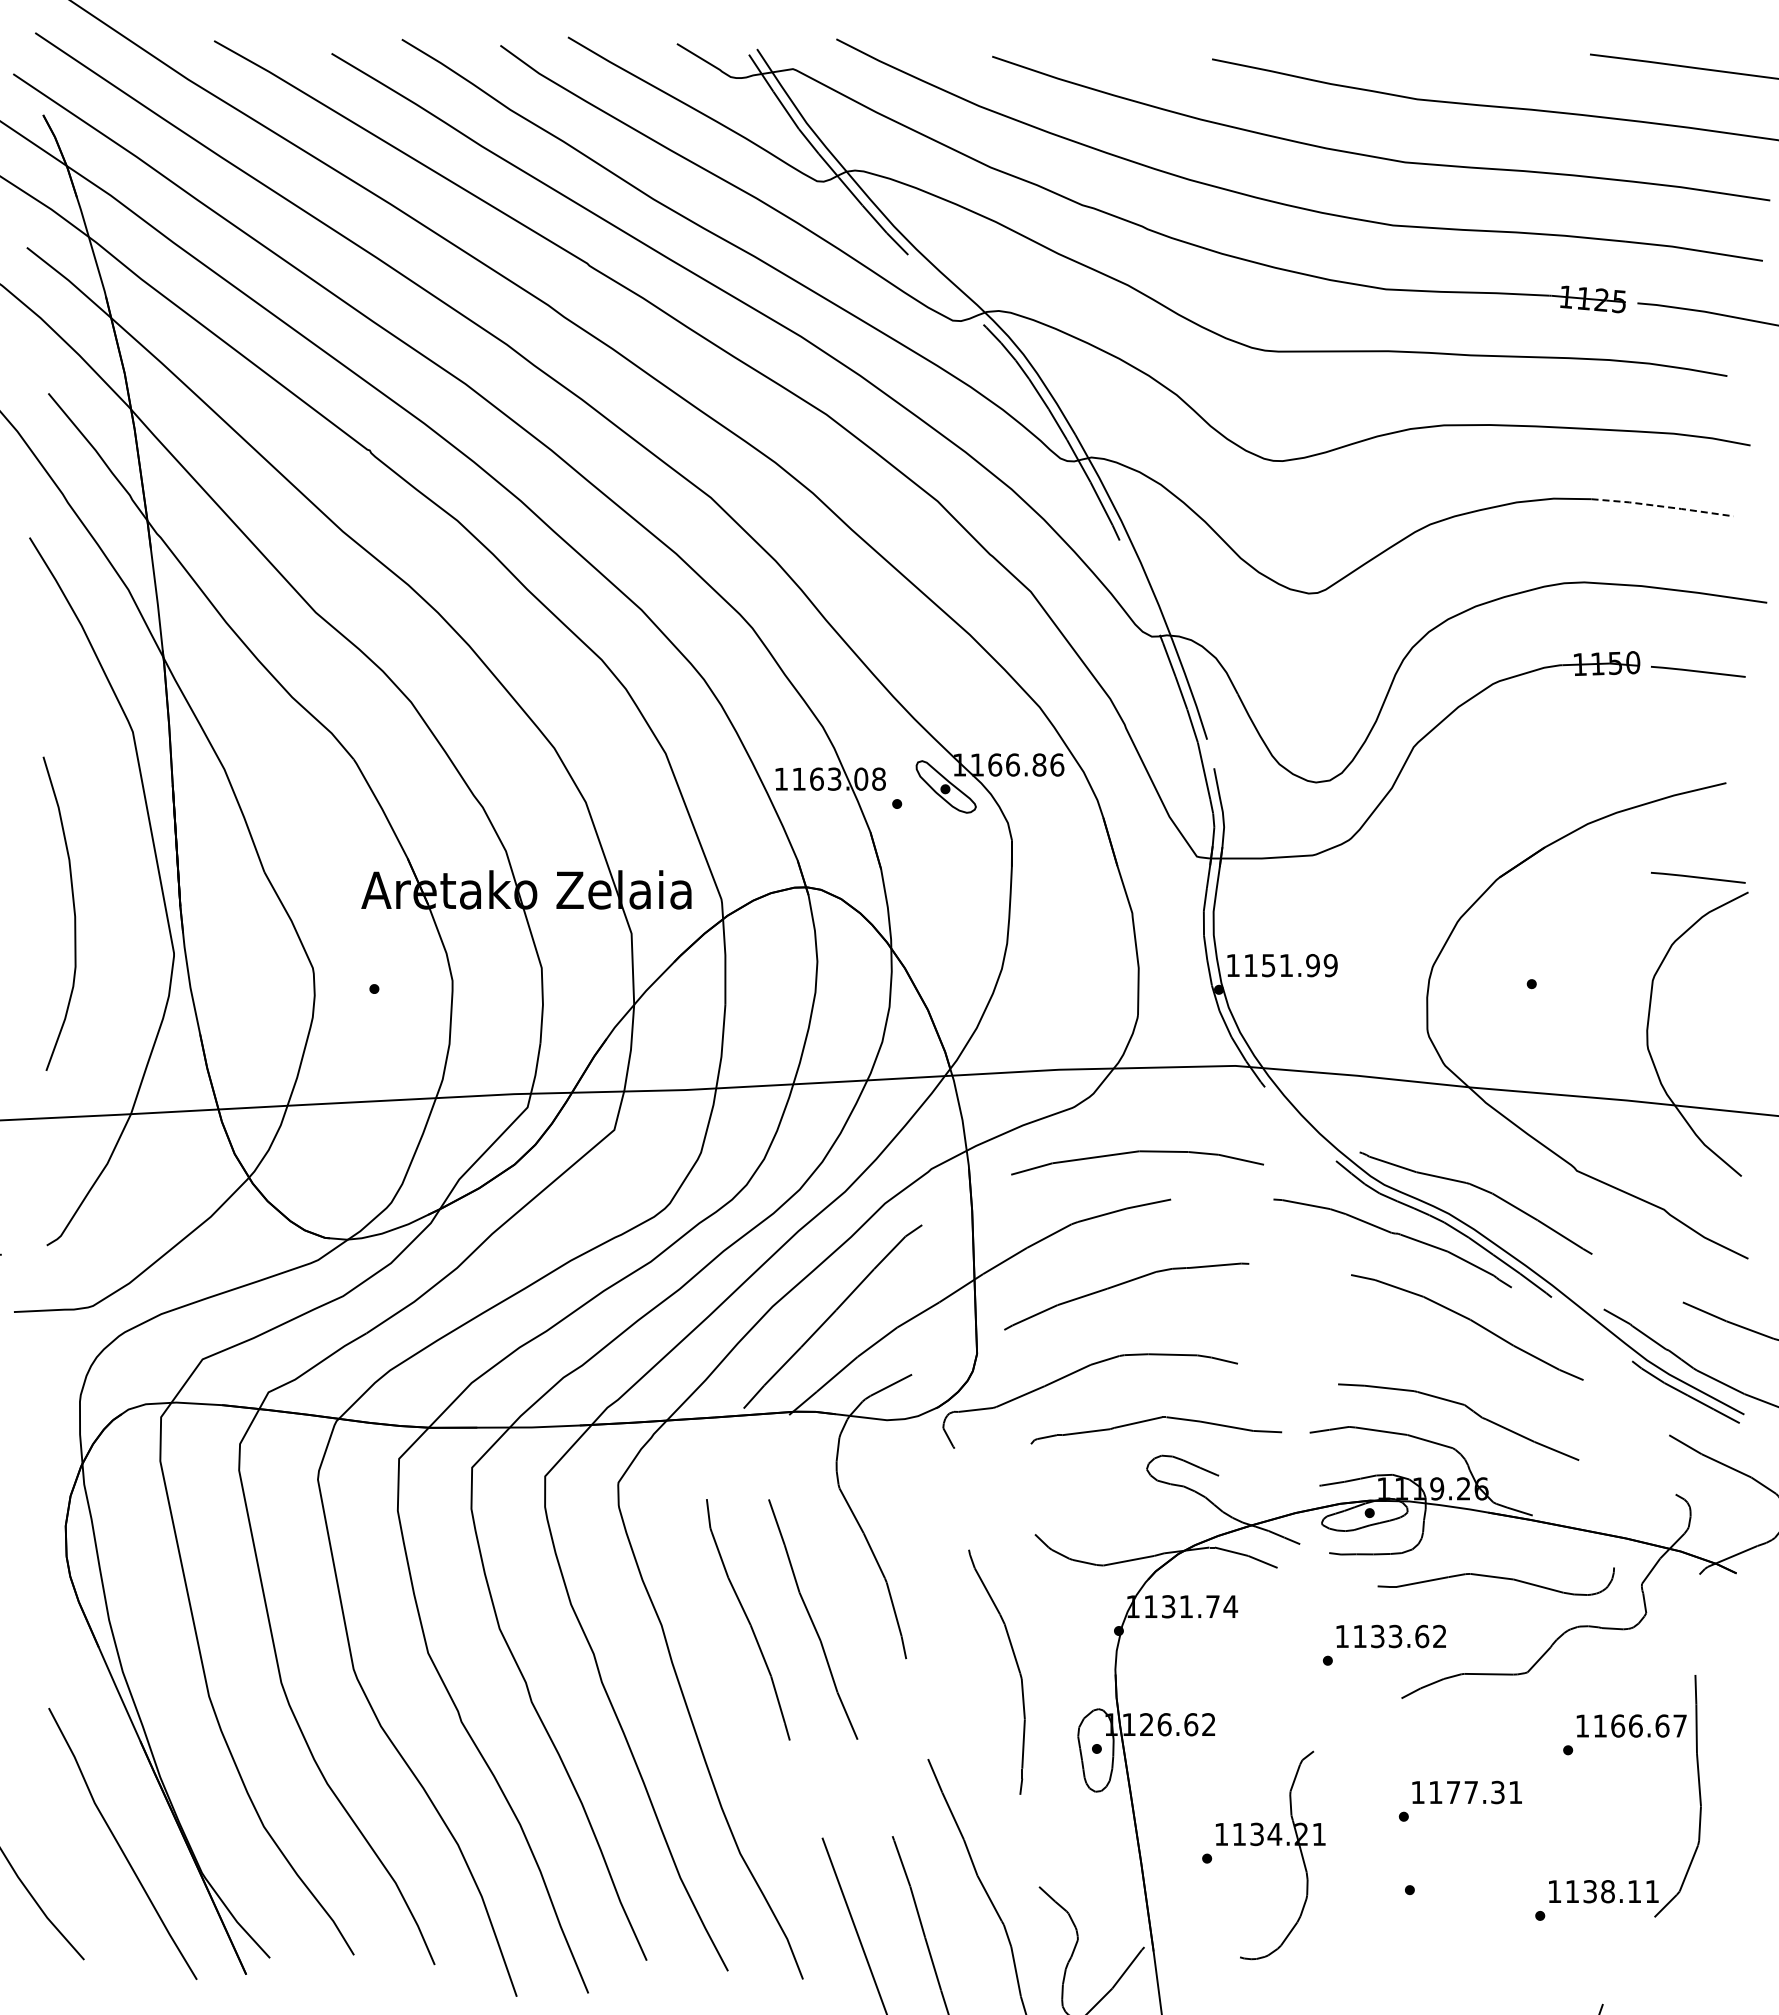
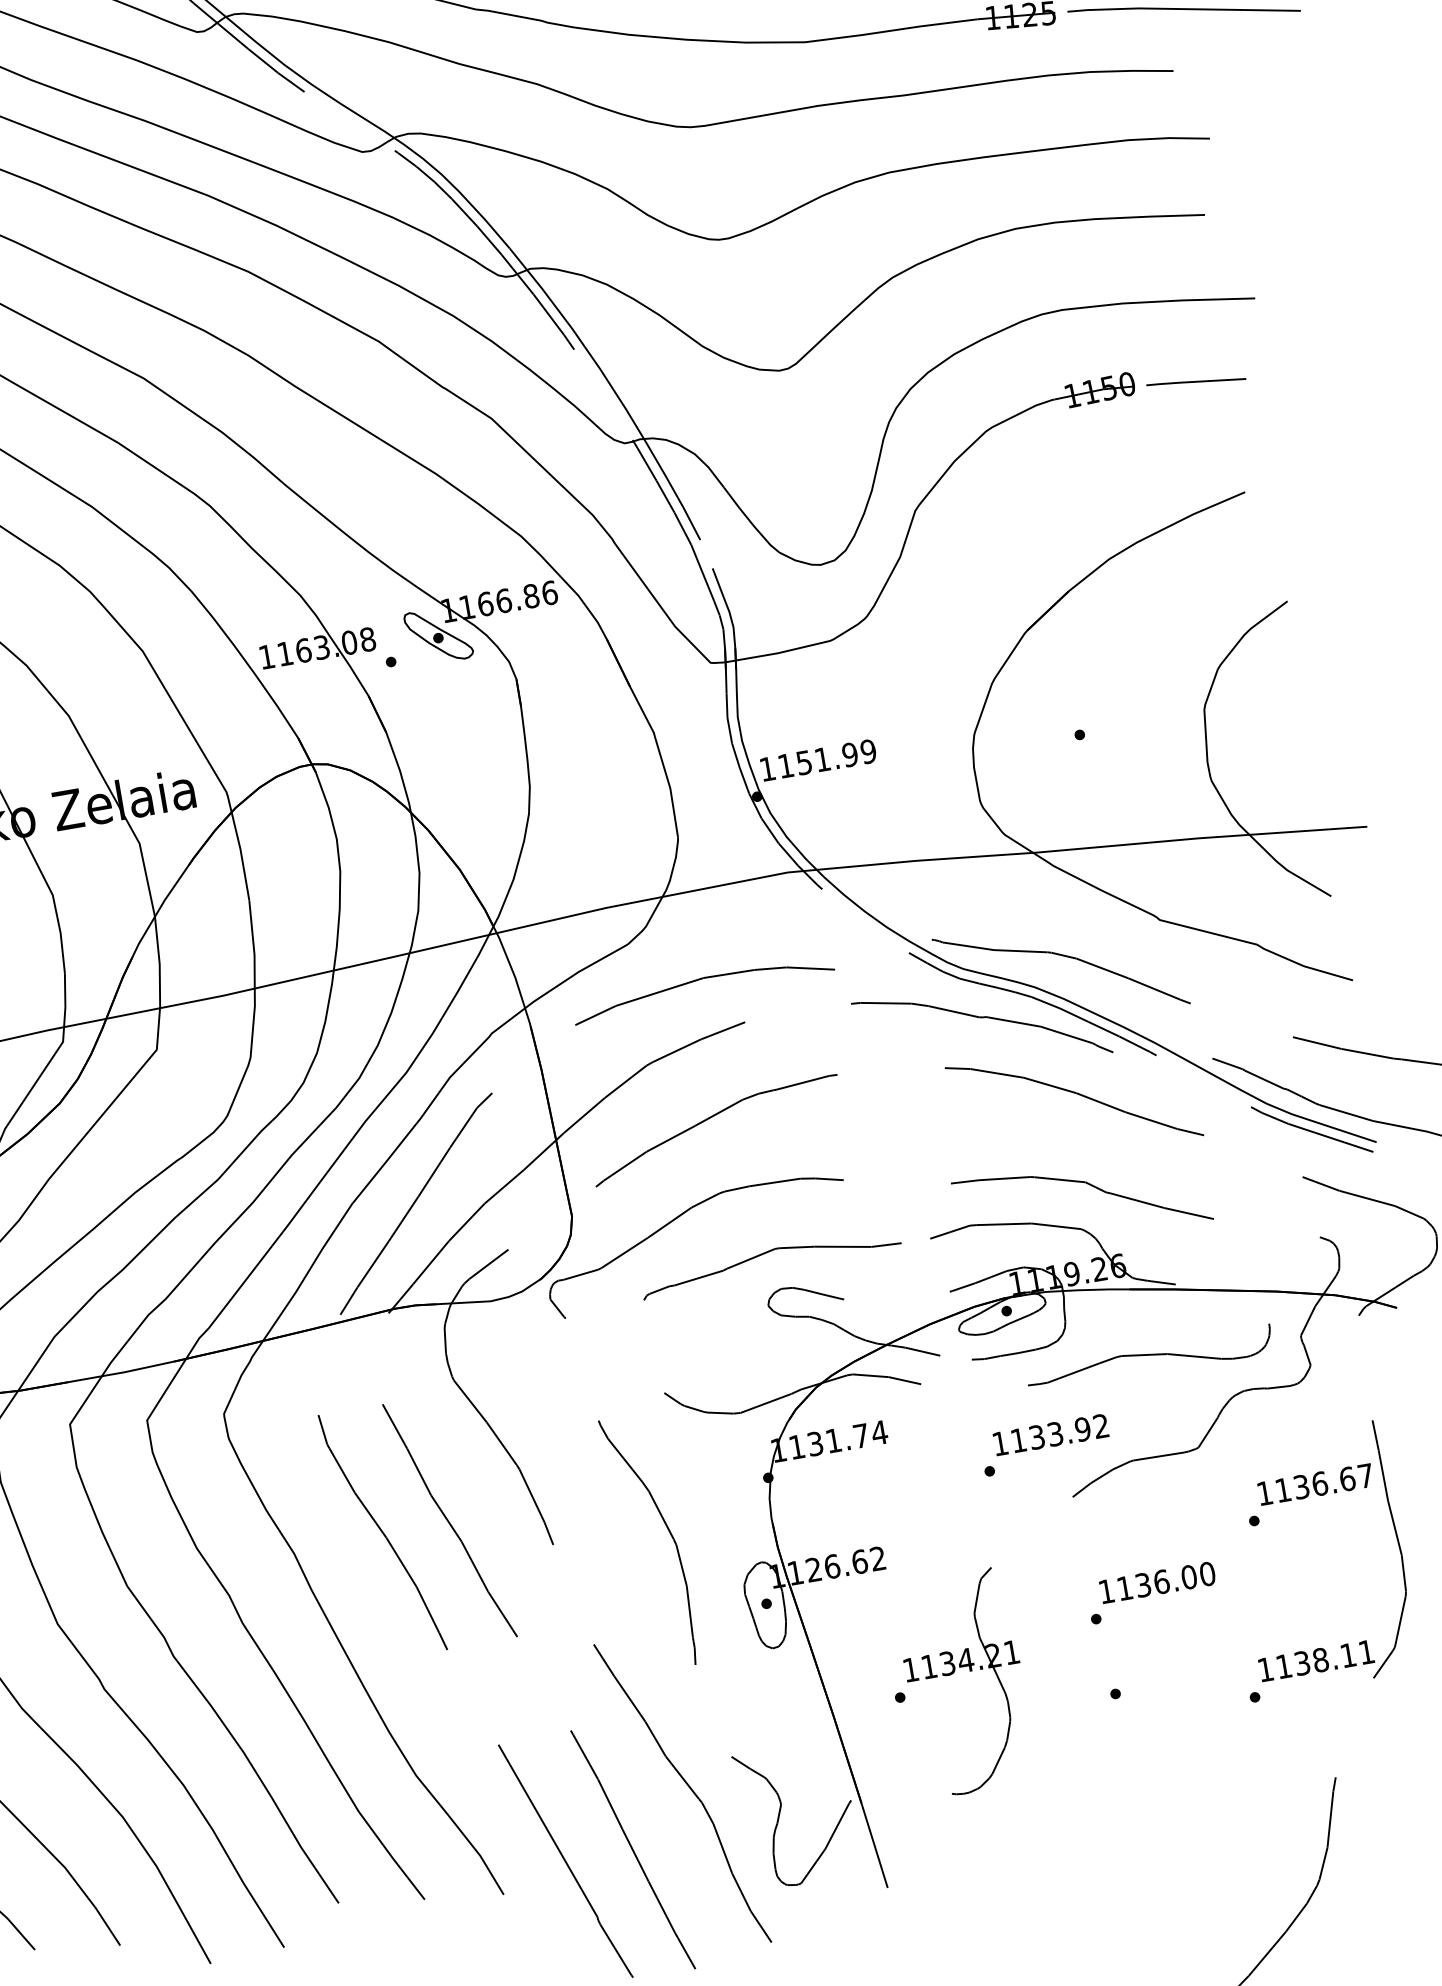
line: (1662, 506) -> (1129, 217), dashed -> solid
line: (1698, 877) -> (1233, 594), removed
text: (1422, 1636) -> (1083, 1429), 1133.62 -> 1133.92
text: (1618, 1725) -> (1301, 1486), 1166.67 -> 1136.67
text: (1484, 1792) -> (1175, 1579), 1177.31 -> 1136.00

